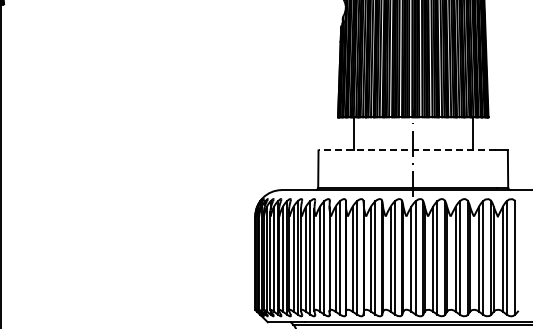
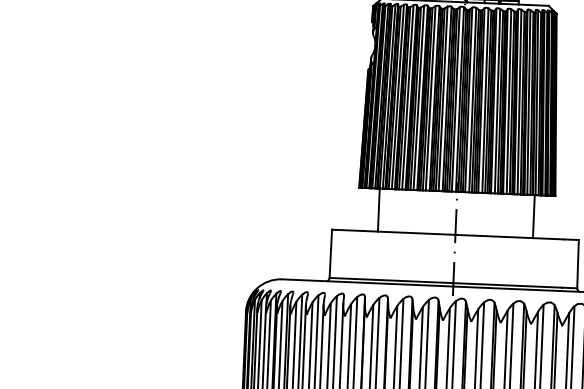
line: (407, 150) -> (448, 234), dashed -> solid

